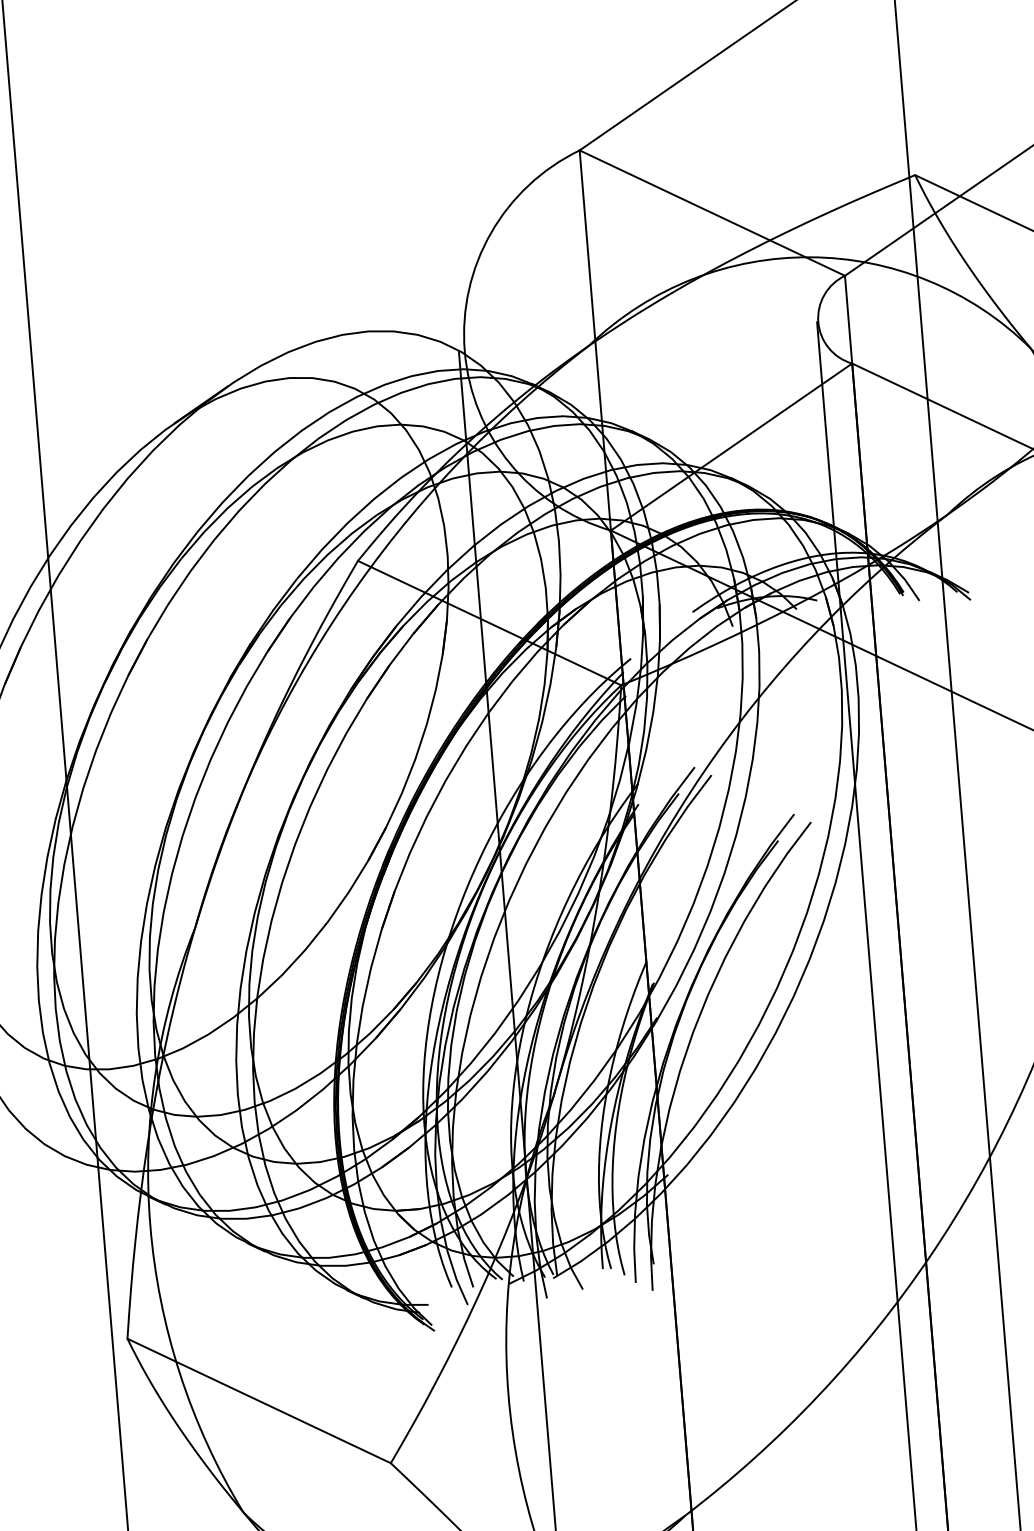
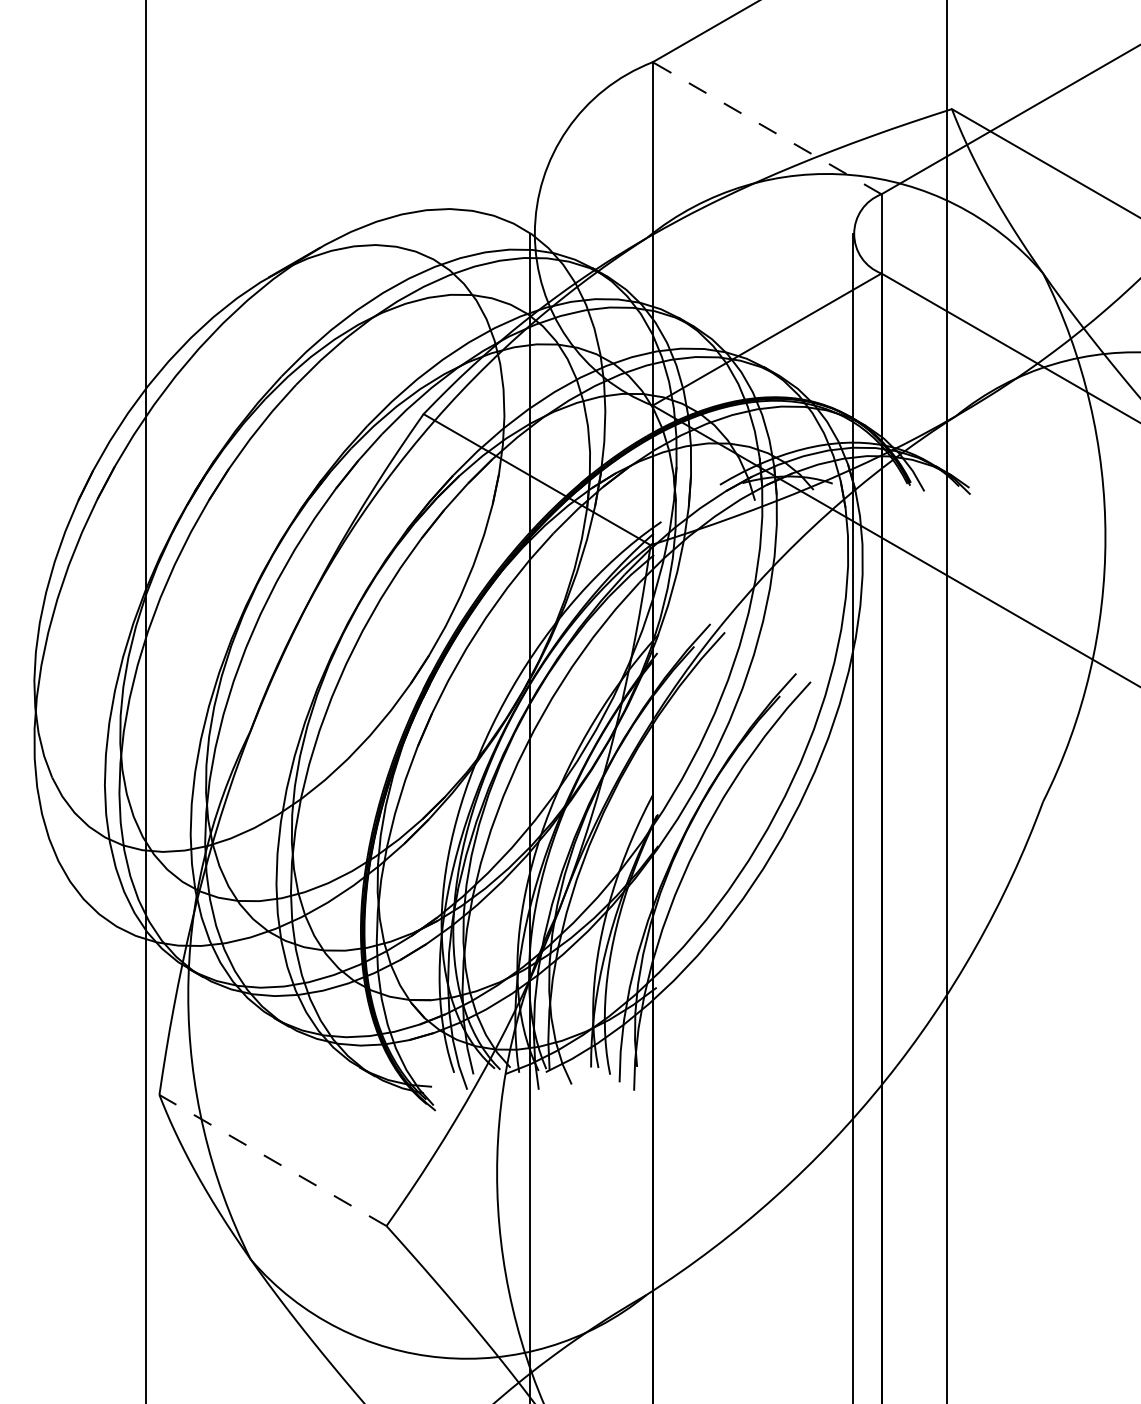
line: (711, 213) -> (766, 128), solid -> dashed
line: (258, 1401) -> (272, 1160), solid -> dashed

